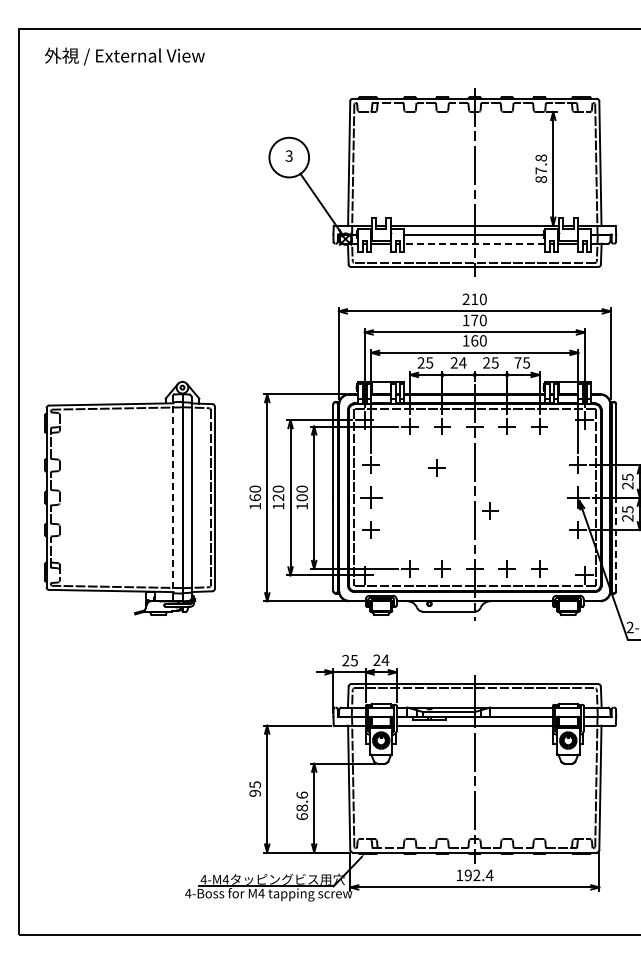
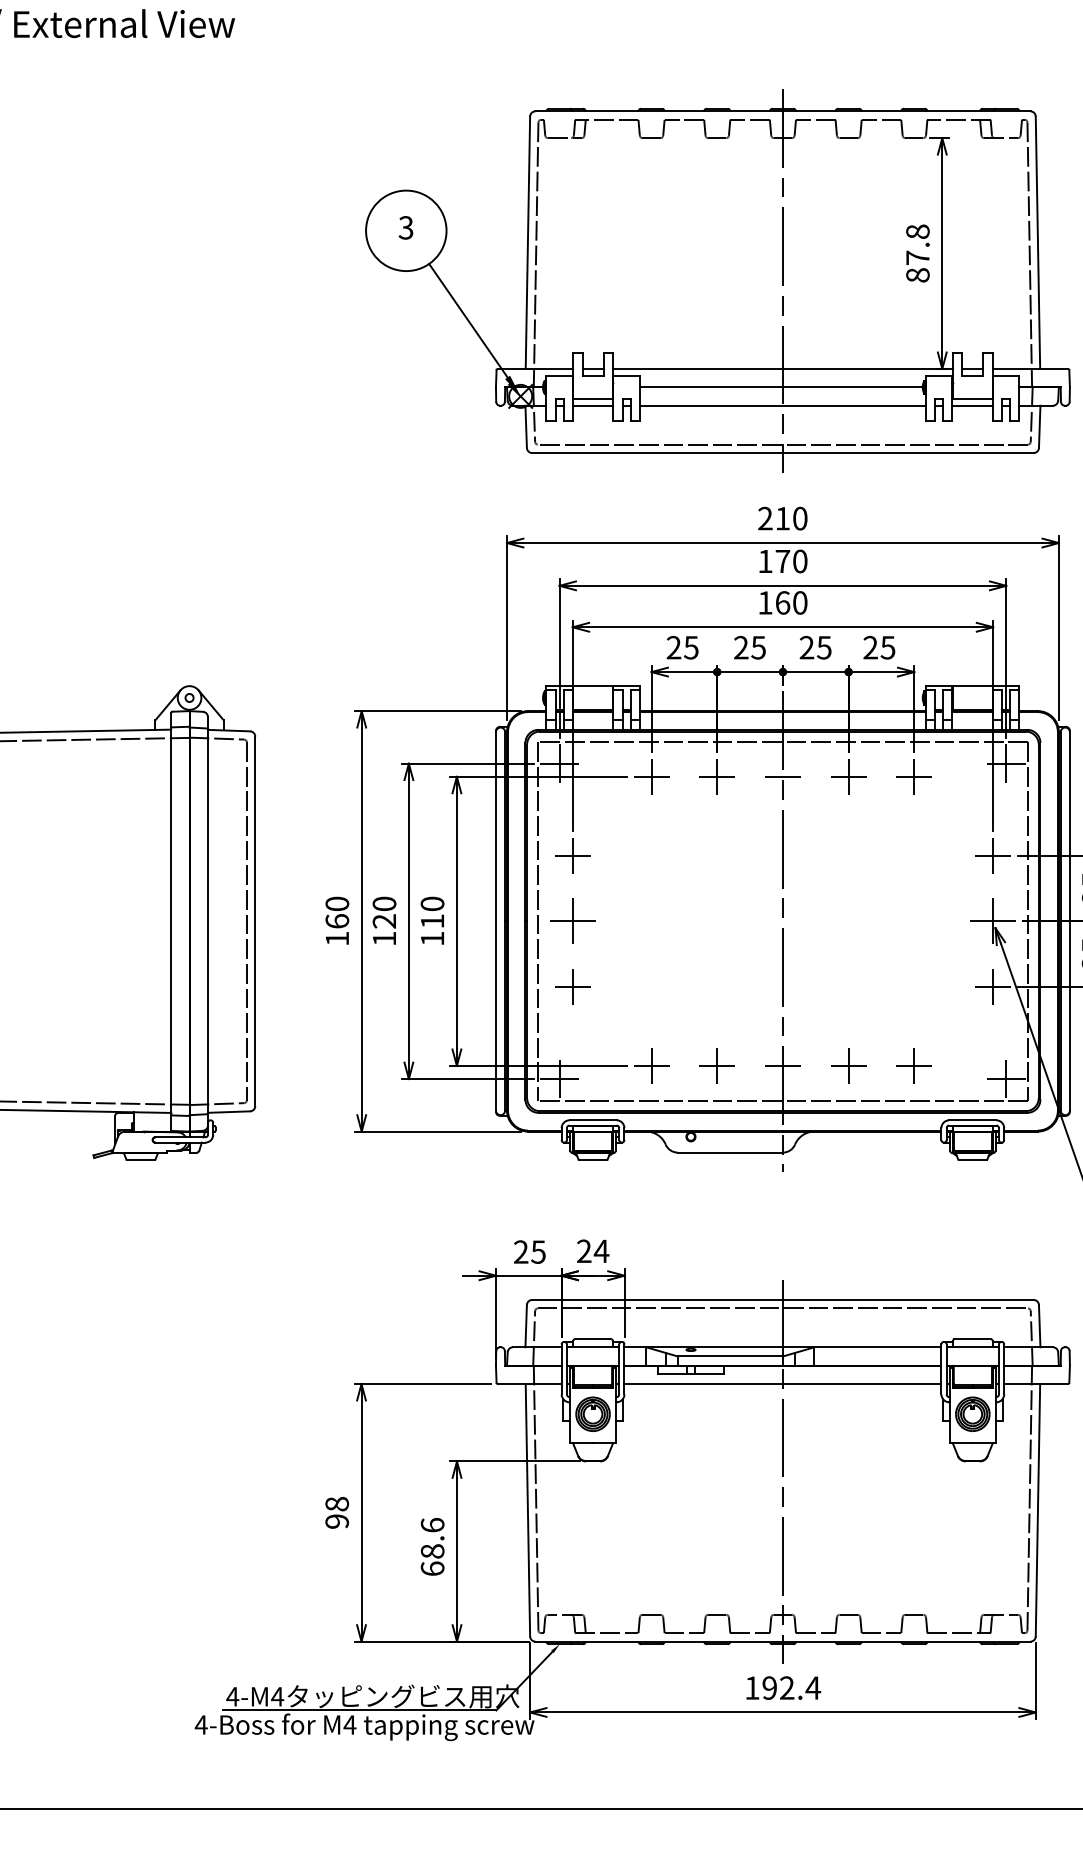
line: (474, 243) -> (782, 405), dashed -> solid
text: (462, 362) -> (757, 646), 24 -> 25
text: (517, 362) -> (869, 646), 75 -> 25
part: (436, 467) -> (705, 859), removed
line: (173, 497) -> (171, 920), dashed -> solid
text: (301, 497) -> (431, 920), 100 -> 110
part: (490, 510) -> (814, 947), removed
line: (616, 544) -> (1070, 1016), dashed -> solid
text: (254, 784) -> (335, 1503), 95 -> 98

